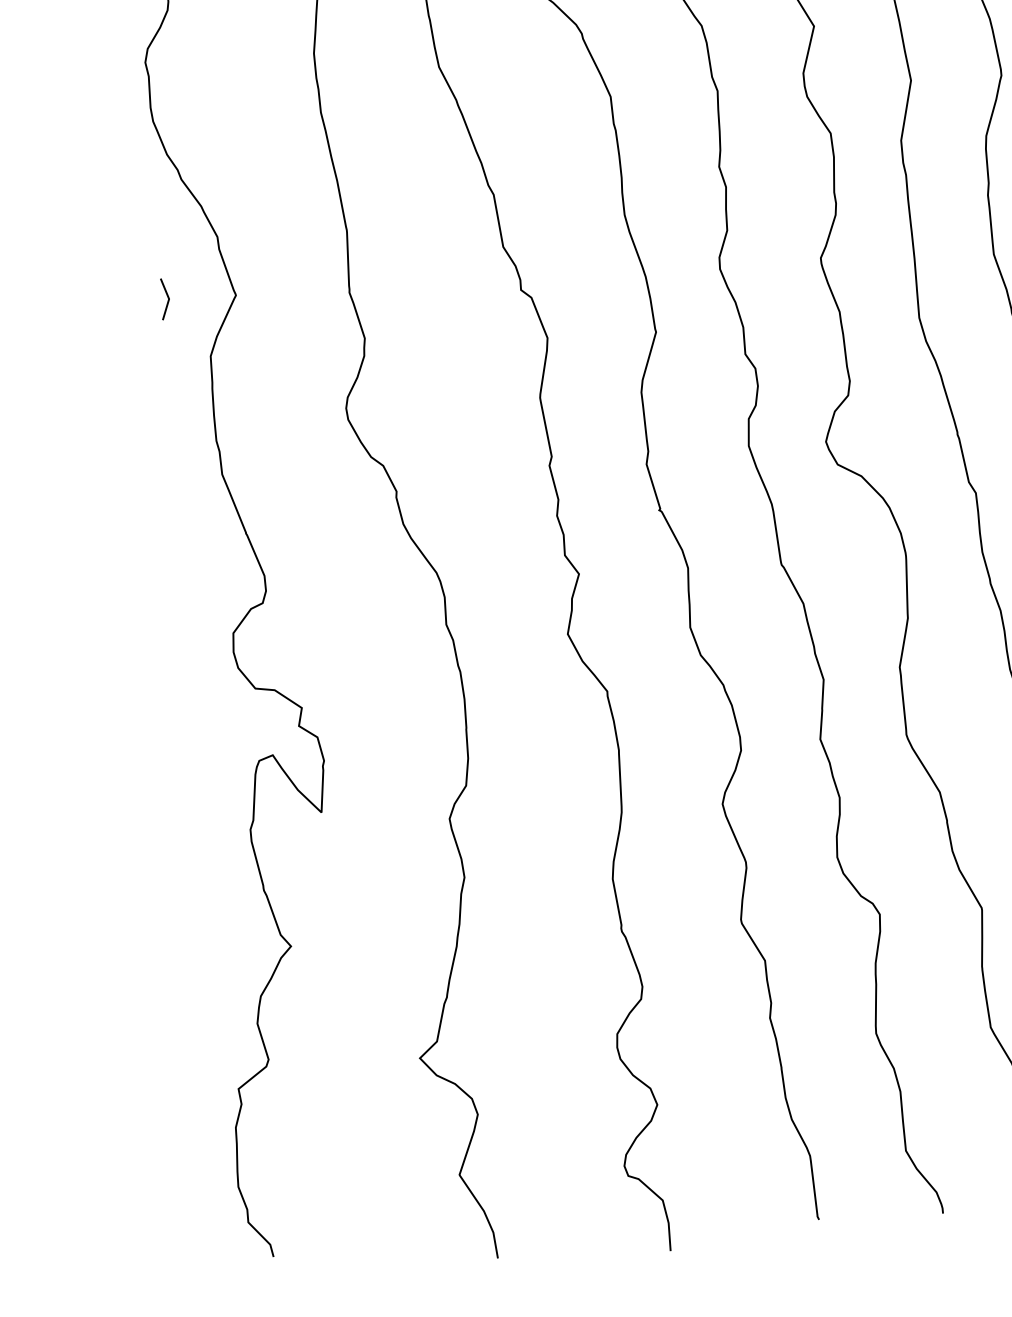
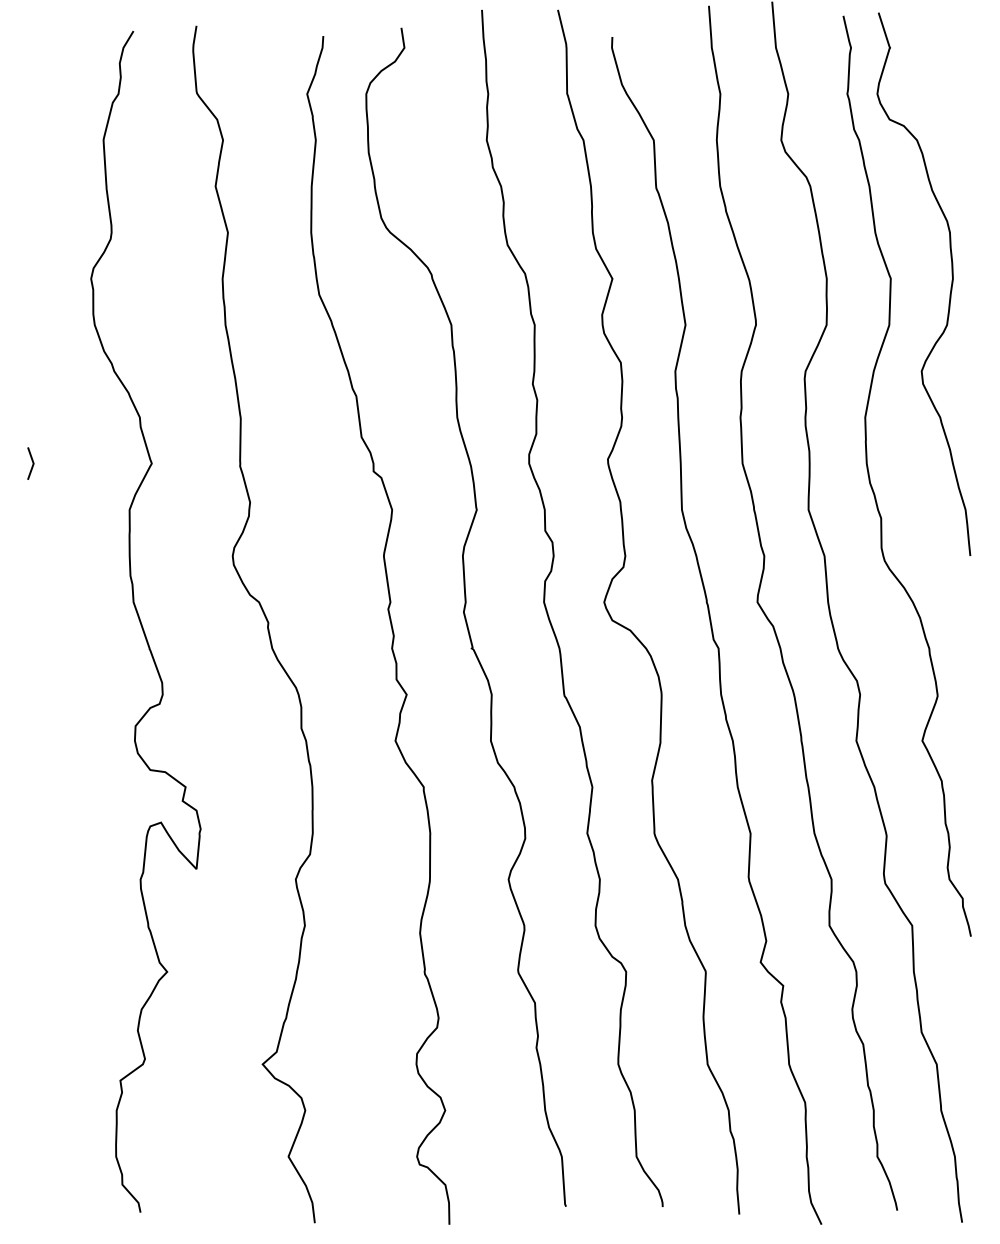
line: (167, 298) -> (32, 463), moved

